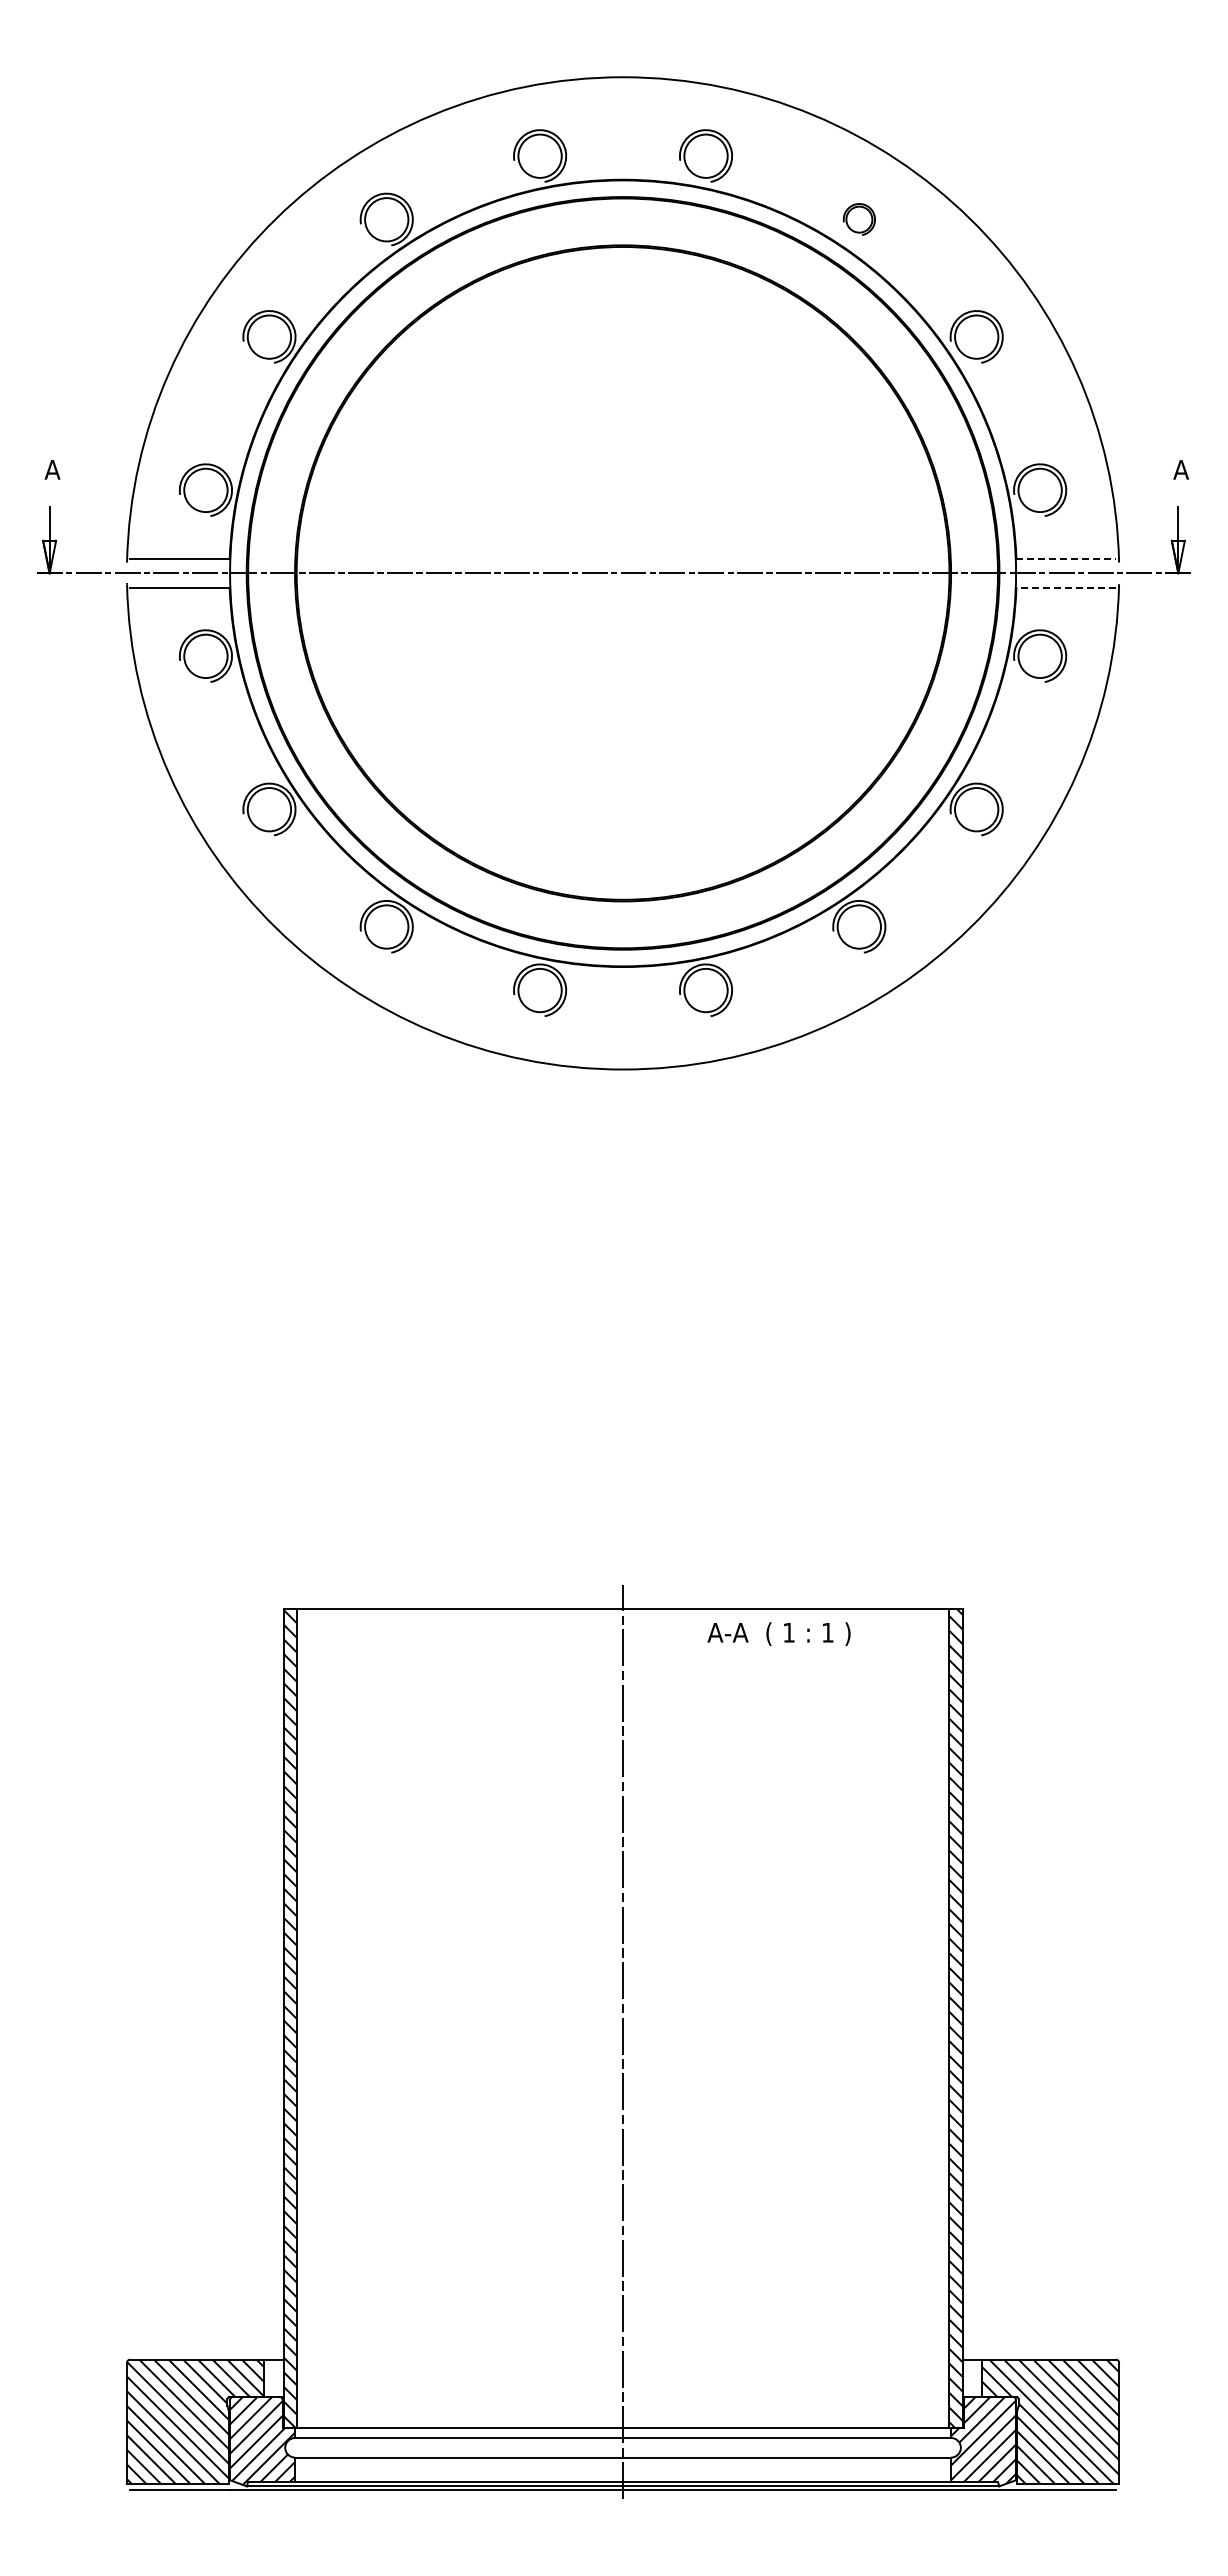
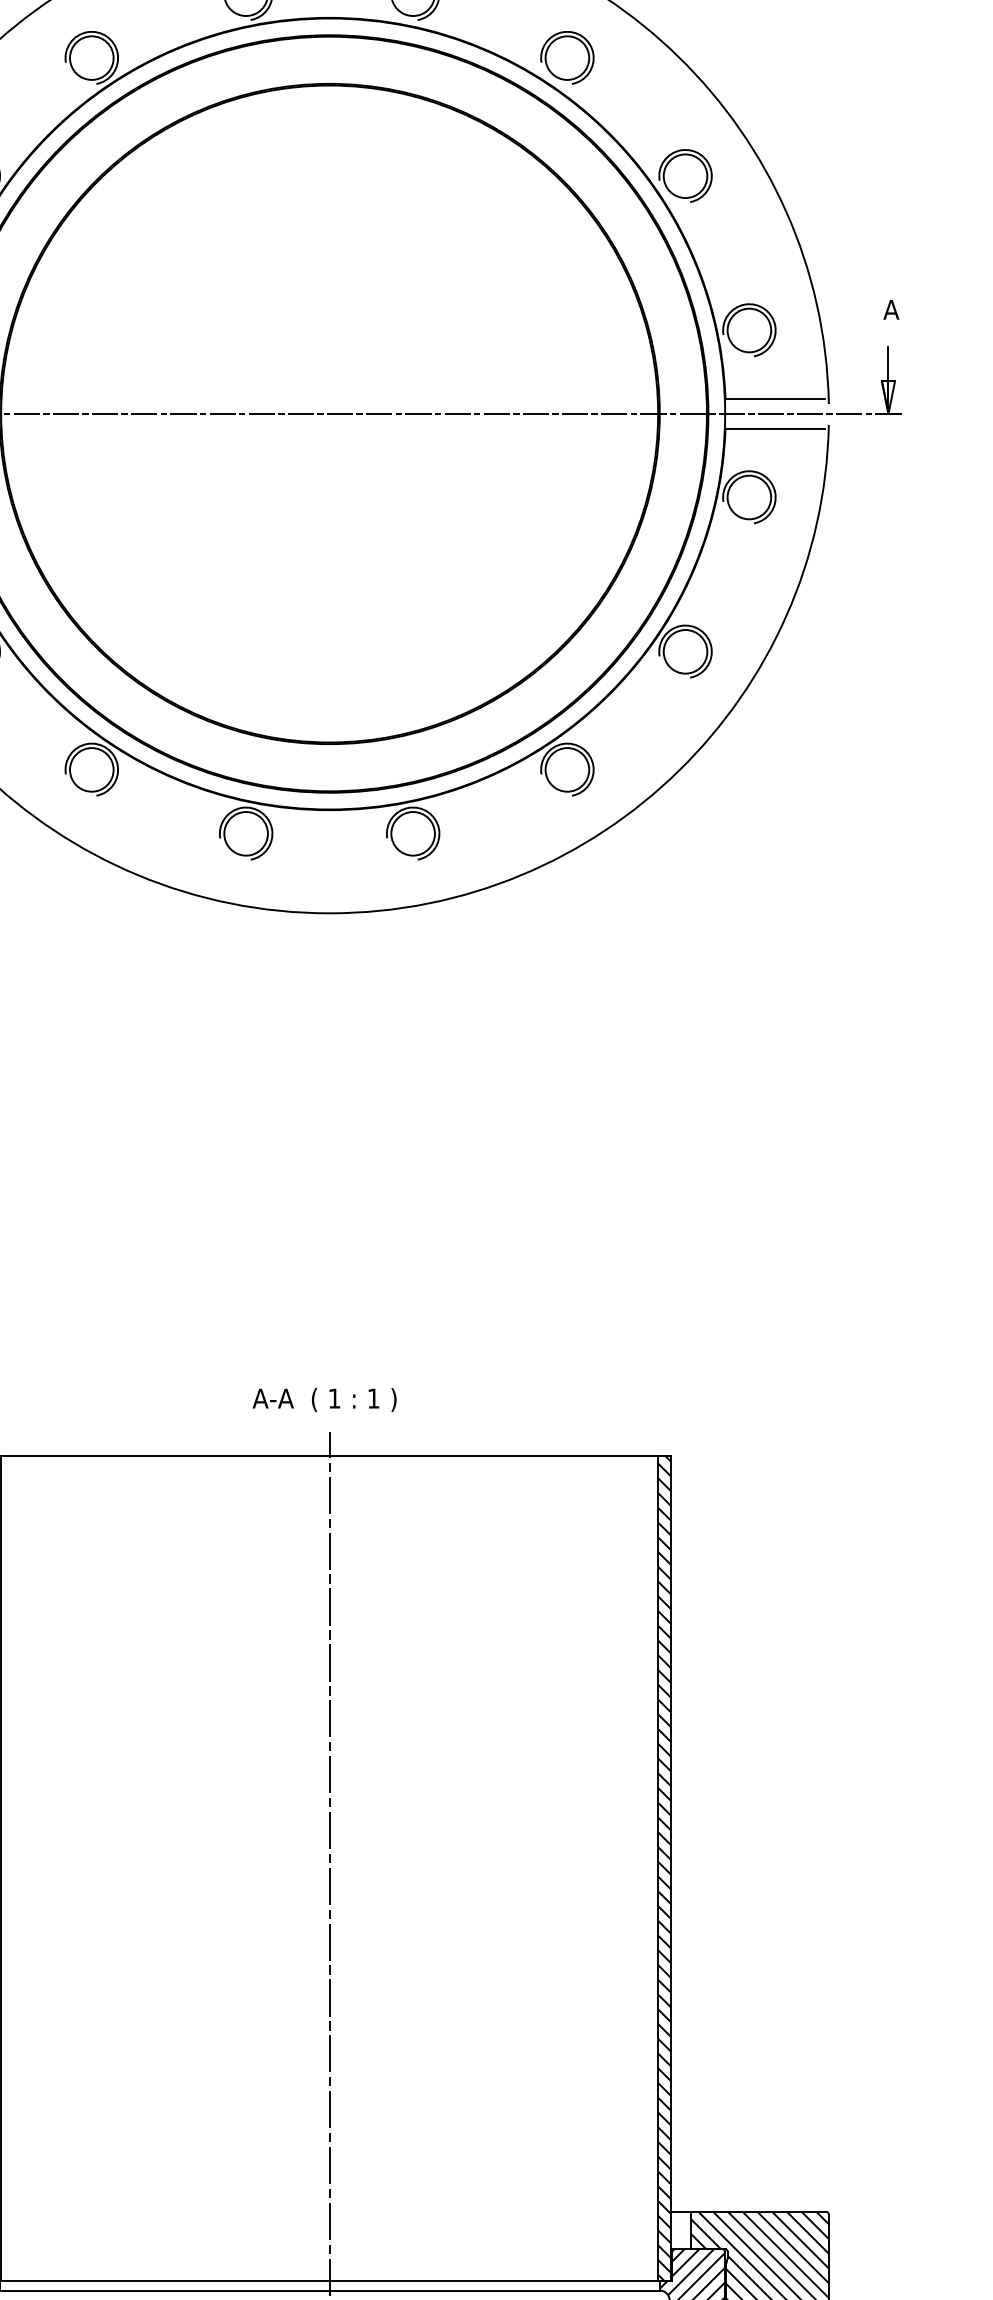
part: (859, 219) -> (567, 57), size x1.67
line: (1066, 558) -> (775, 399), dashed -> solid
line: (1066, 588) -> (775, 429), dashed -> solid
text: (778, 1633) -> (324, 1399), moved

